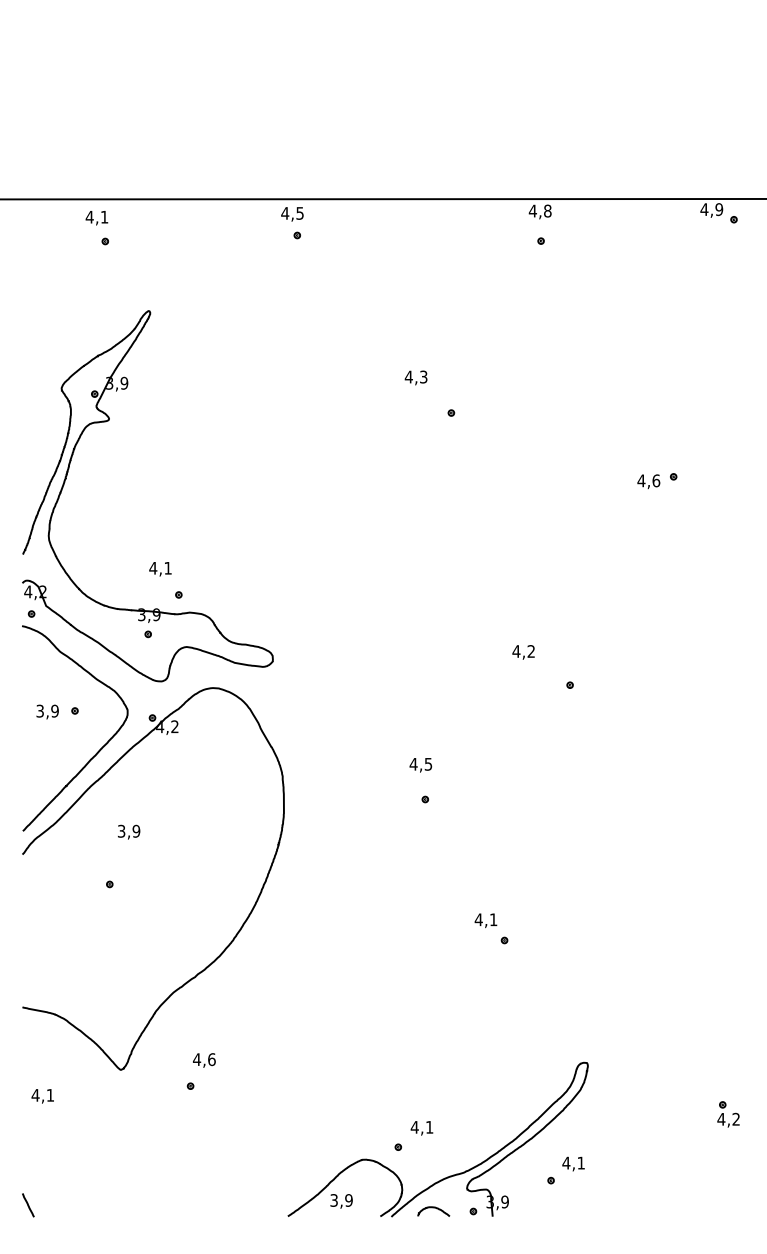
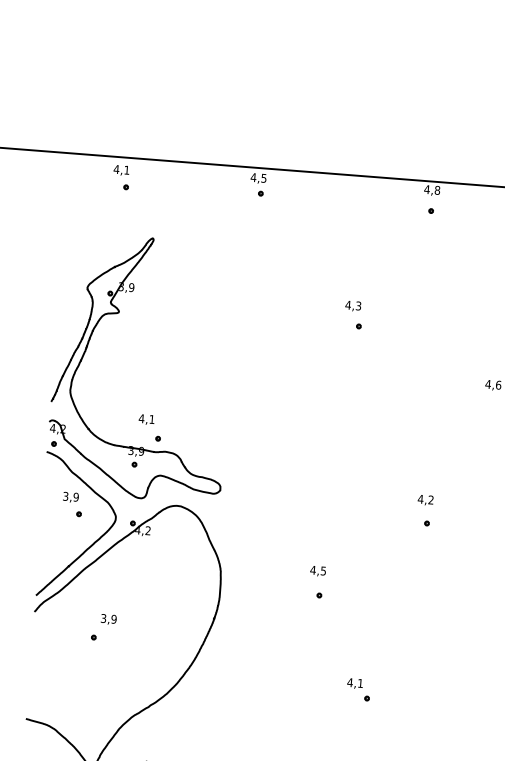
text: (415, 377) -> (352, 305), moved
text: (523, 652) -> (425, 500), moved
text: (47, 711) -> (70, 497), moved
text: (129, 831) -> (109, 619), moved

